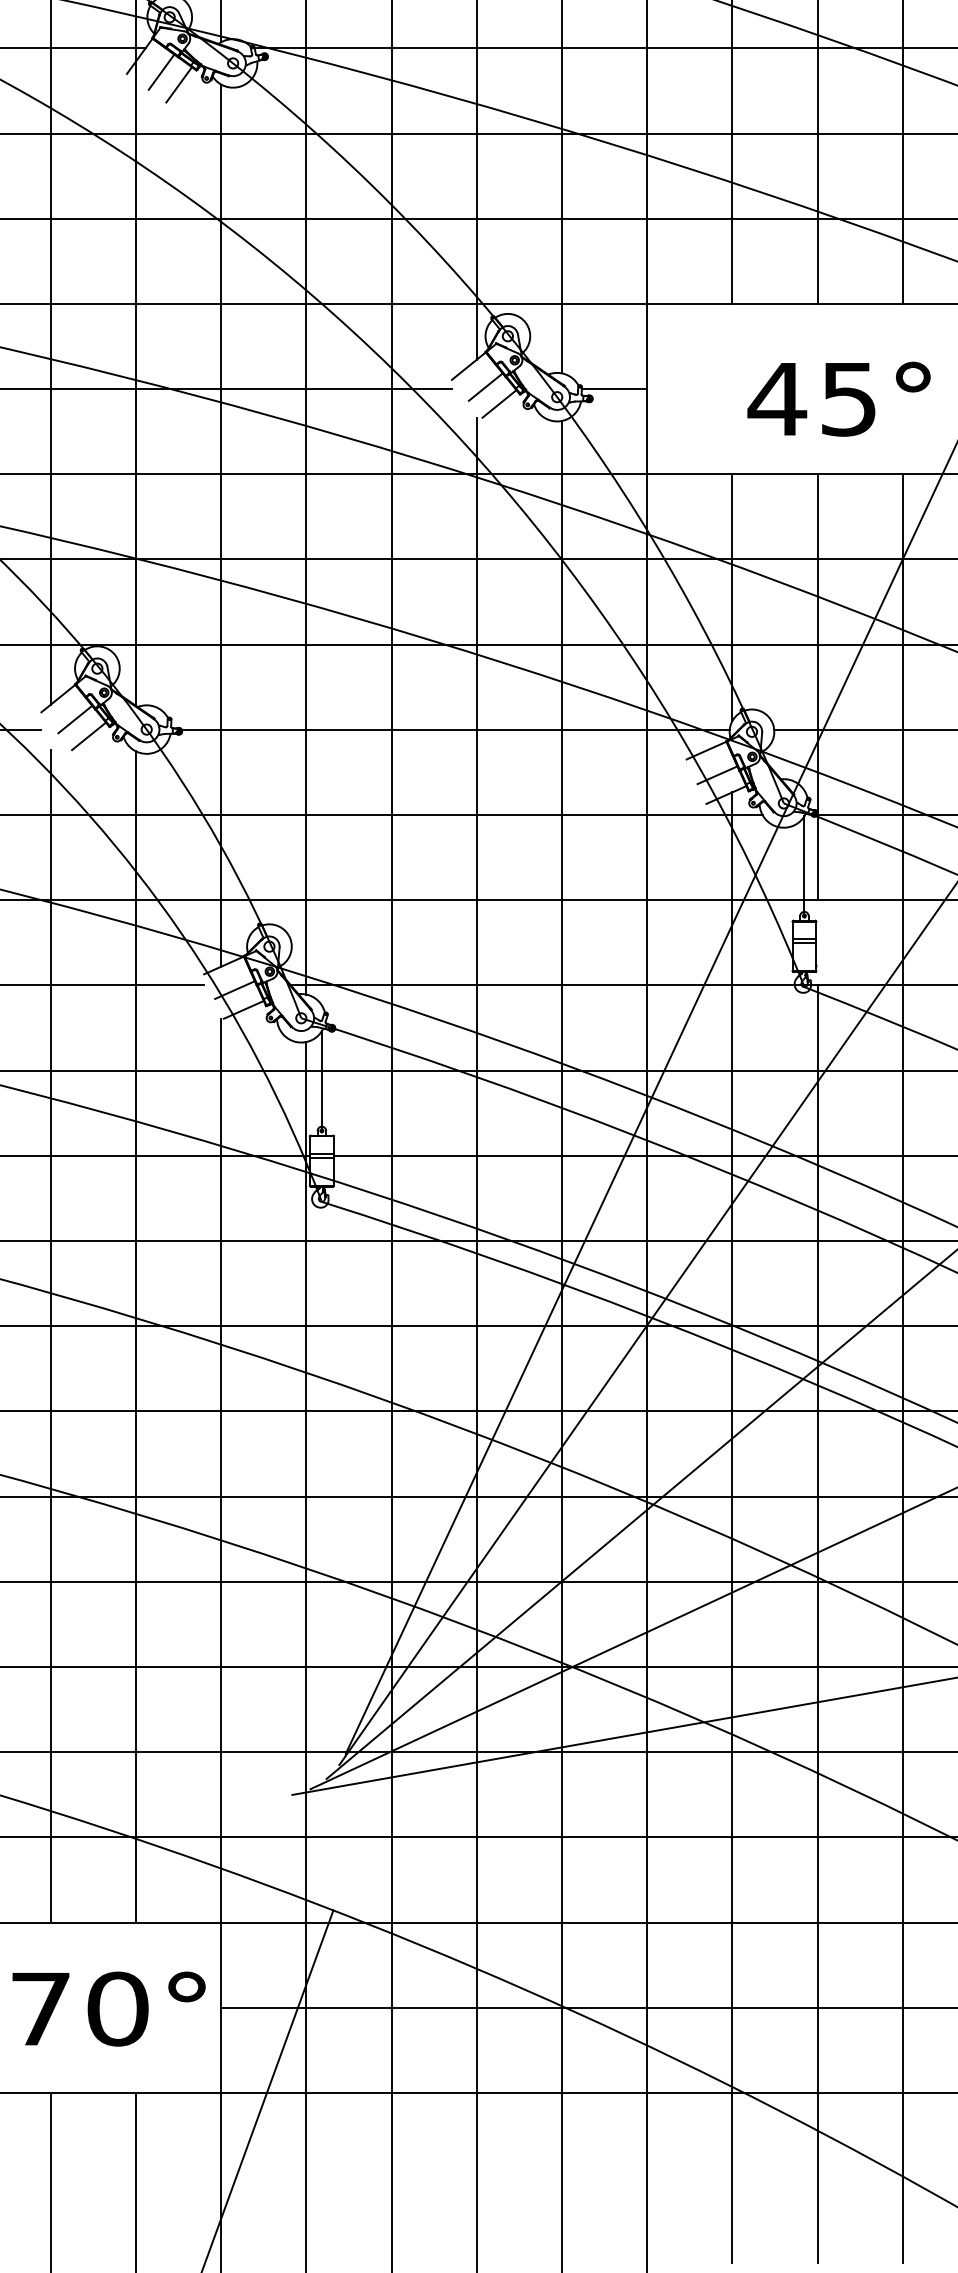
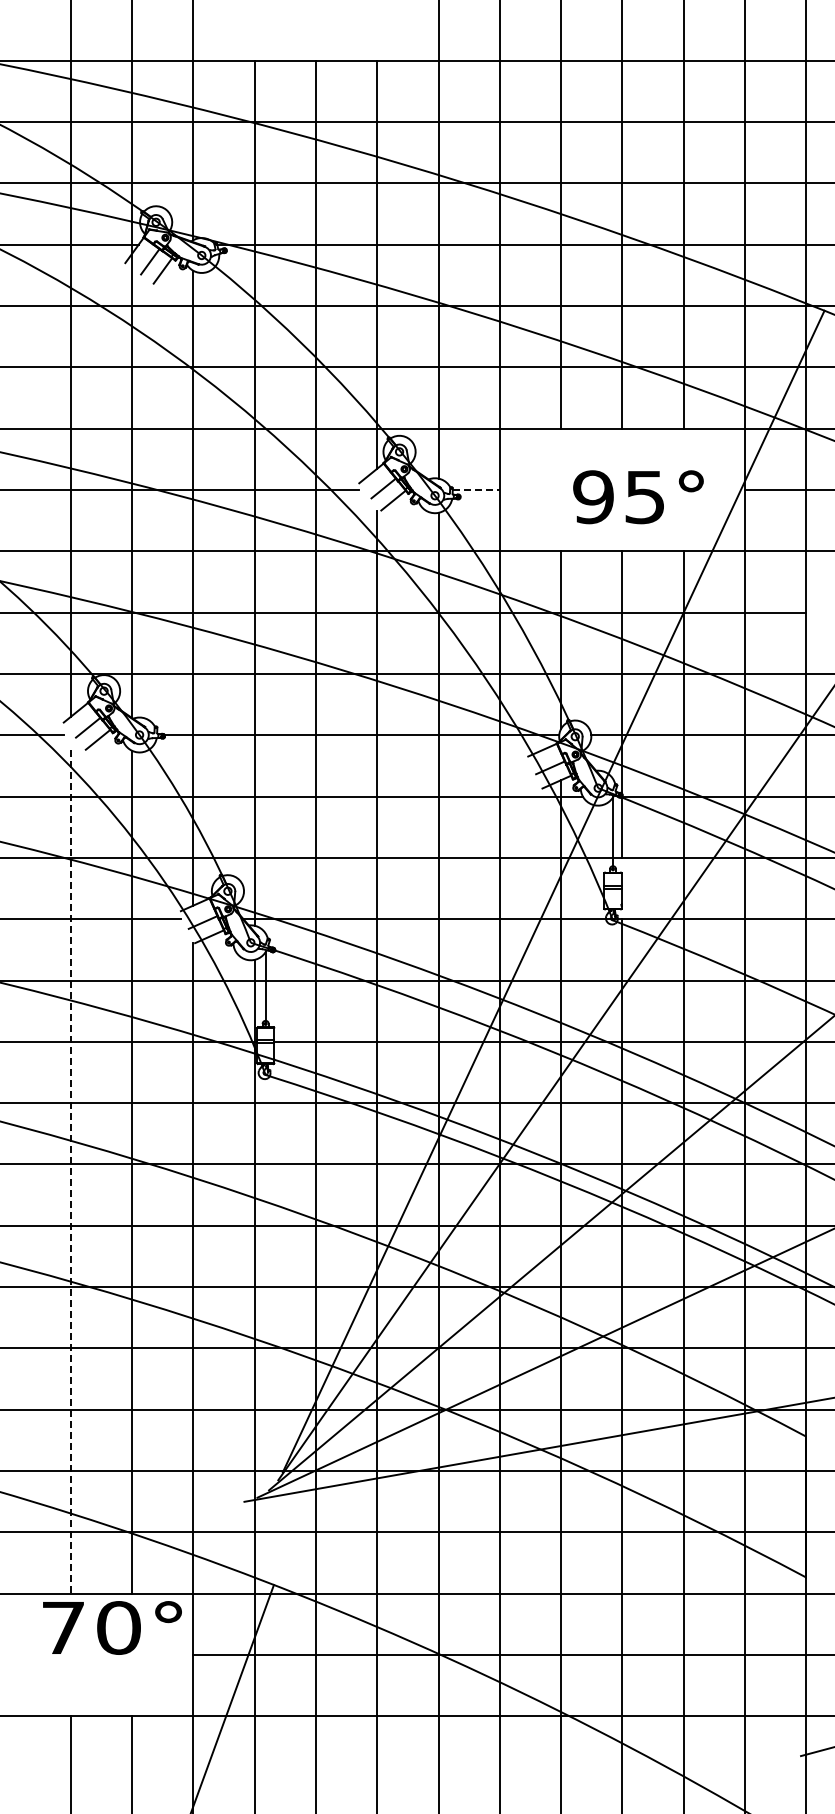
line: (614, 388) -> (476, 489), solid -> dashed
text: (777, 399) -> (593, 497), 45° -> 95°
line: (50, 1336) -> (70, 1171), solid -> dashed
text: (109, 2008) -> (112, 1627), moved

